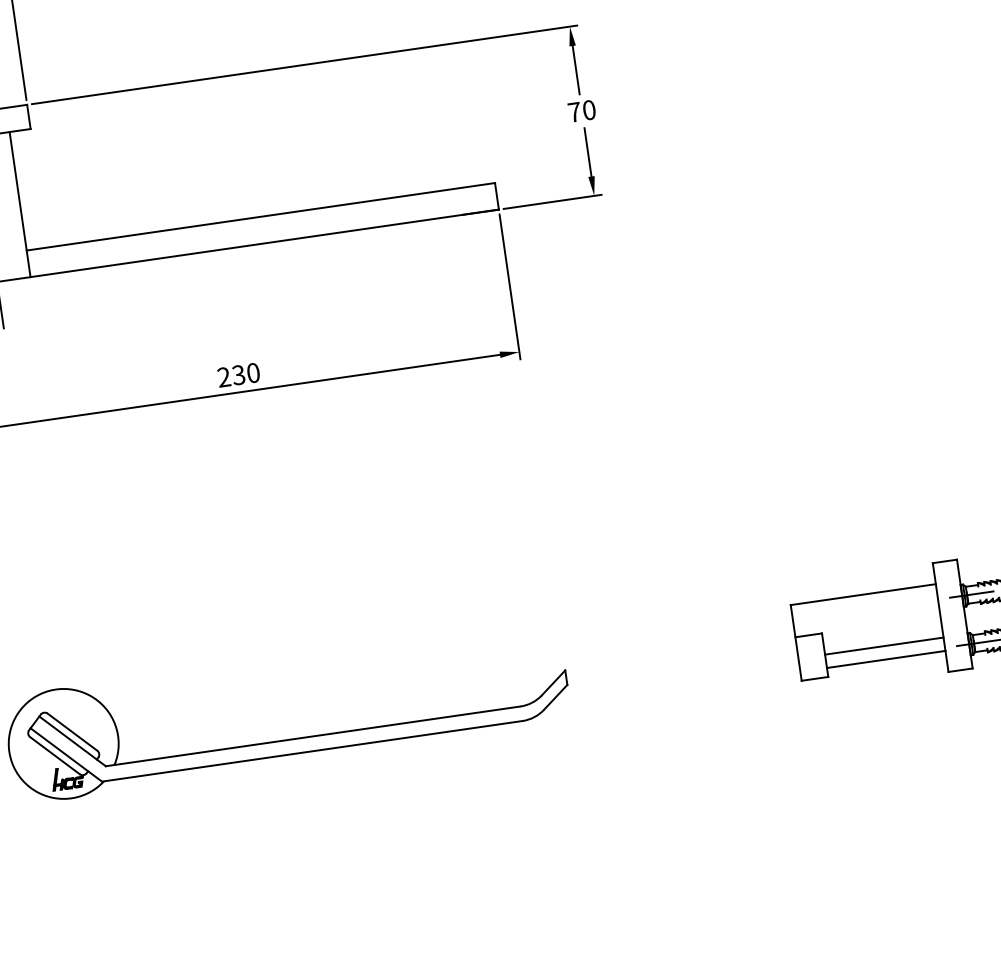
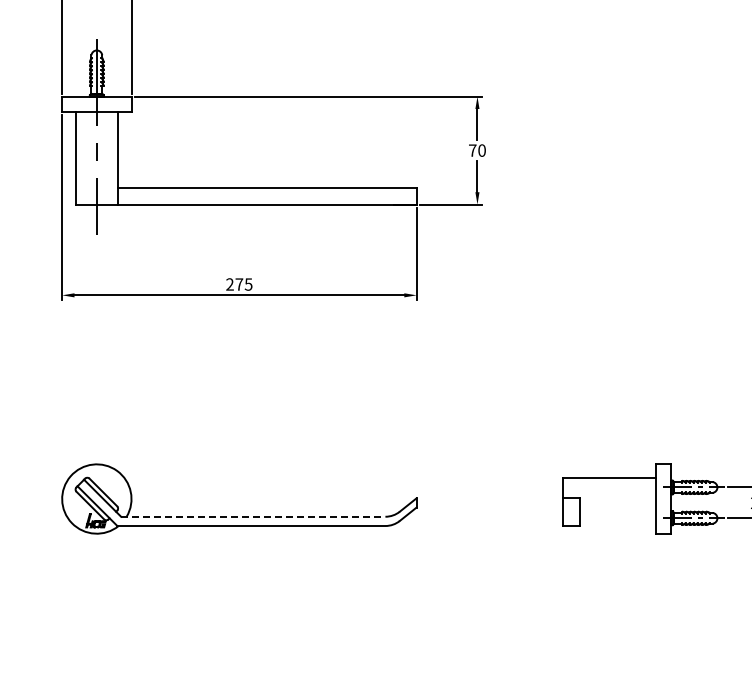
text: (245, 374) -> (243, 284), 230 -> 275
line: (883, 645) -> (617, 511), removed
line: (885, 659) -> (617, 520), removed
line: (313, 735) -> (253, 516), solid -> dashed

